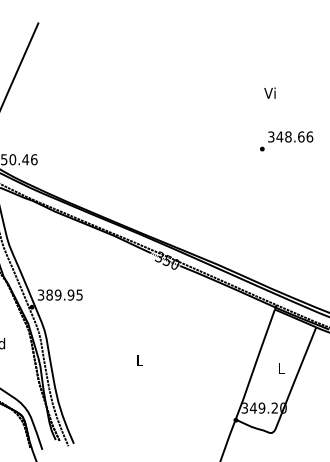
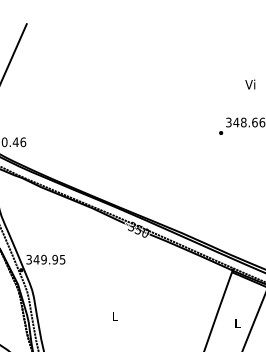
text: (269, 92) -> (249, 83), moved
text: (49, 294) -> (36, 259), 389.95 -> 349.95

